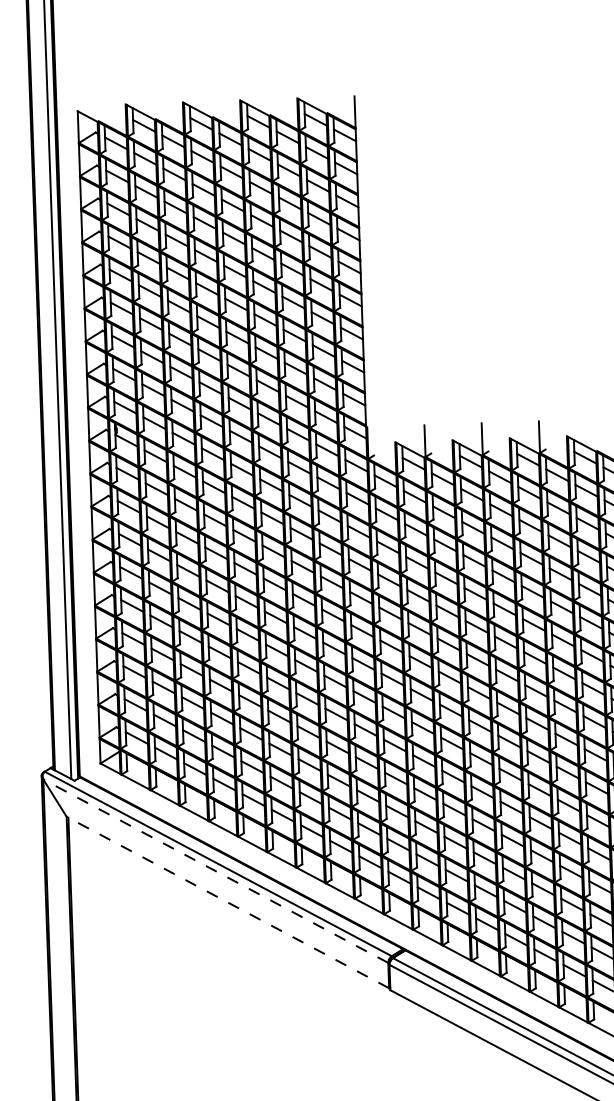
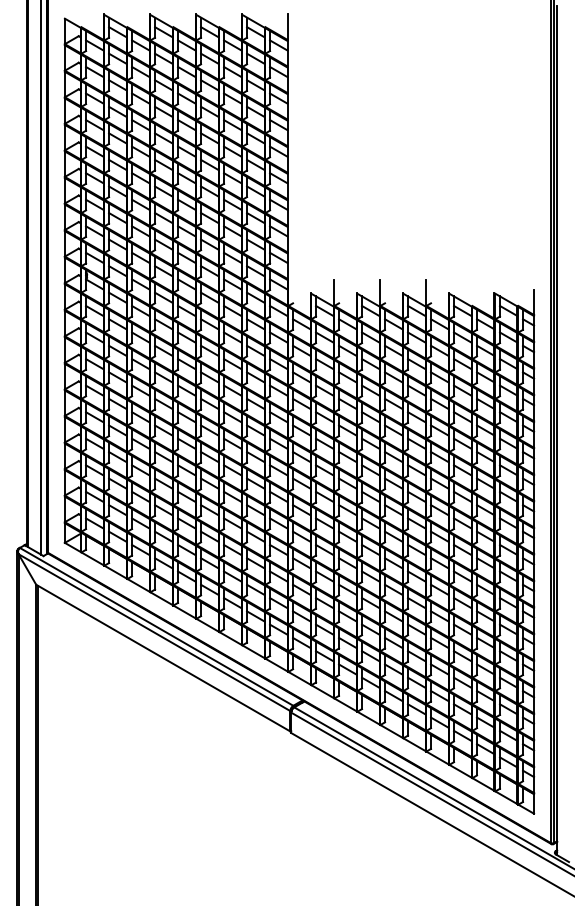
line: (215, 871) -> (154, 632), dashed -> solid
line: (228, 903) -> (163, 658), dashed -> solid

